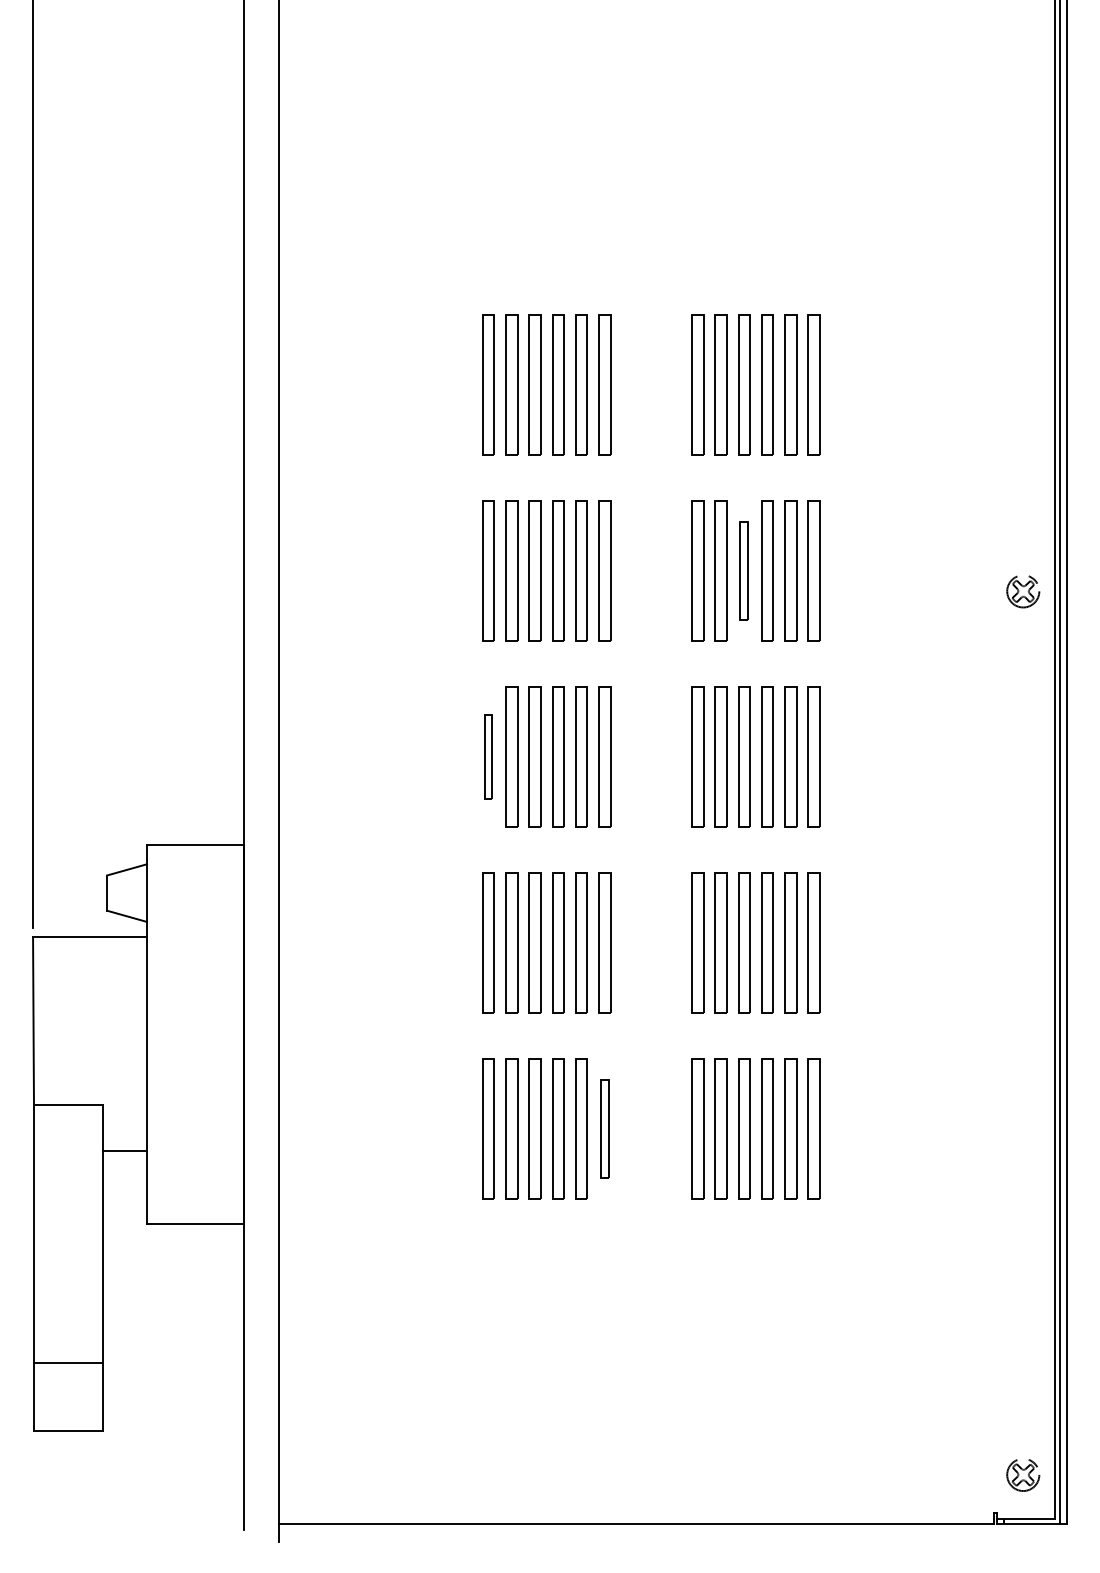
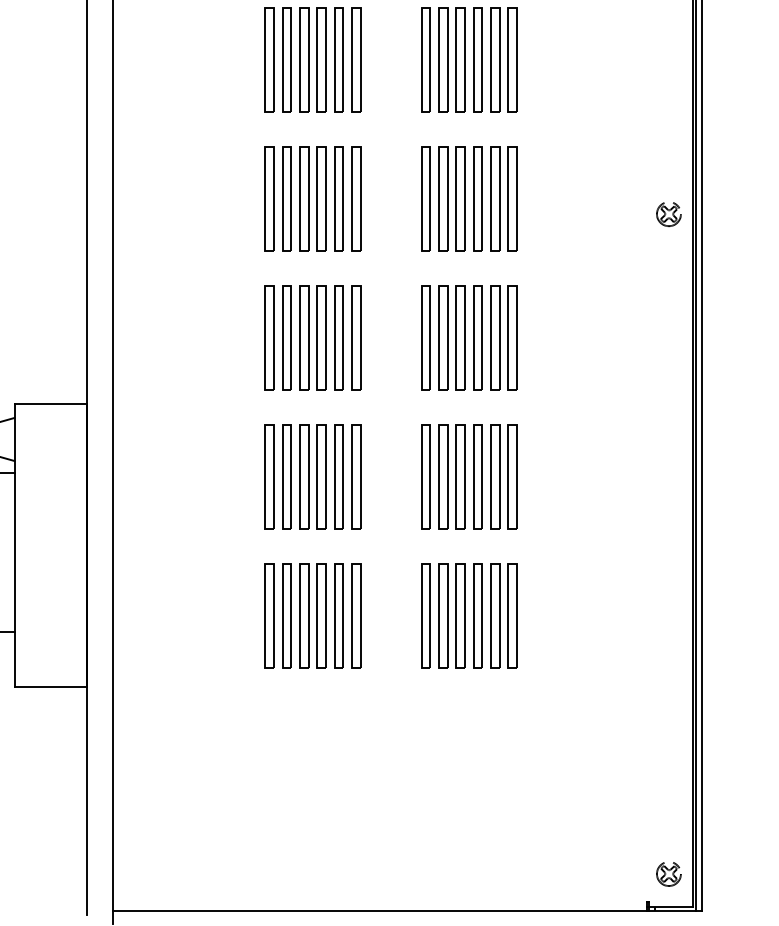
part: (744, 570) -> (460, 198), size x1.43
part: (488, 756) -> (269, 337), size x1.67
part: (604, 1128) -> (356, 615), size x1.43

